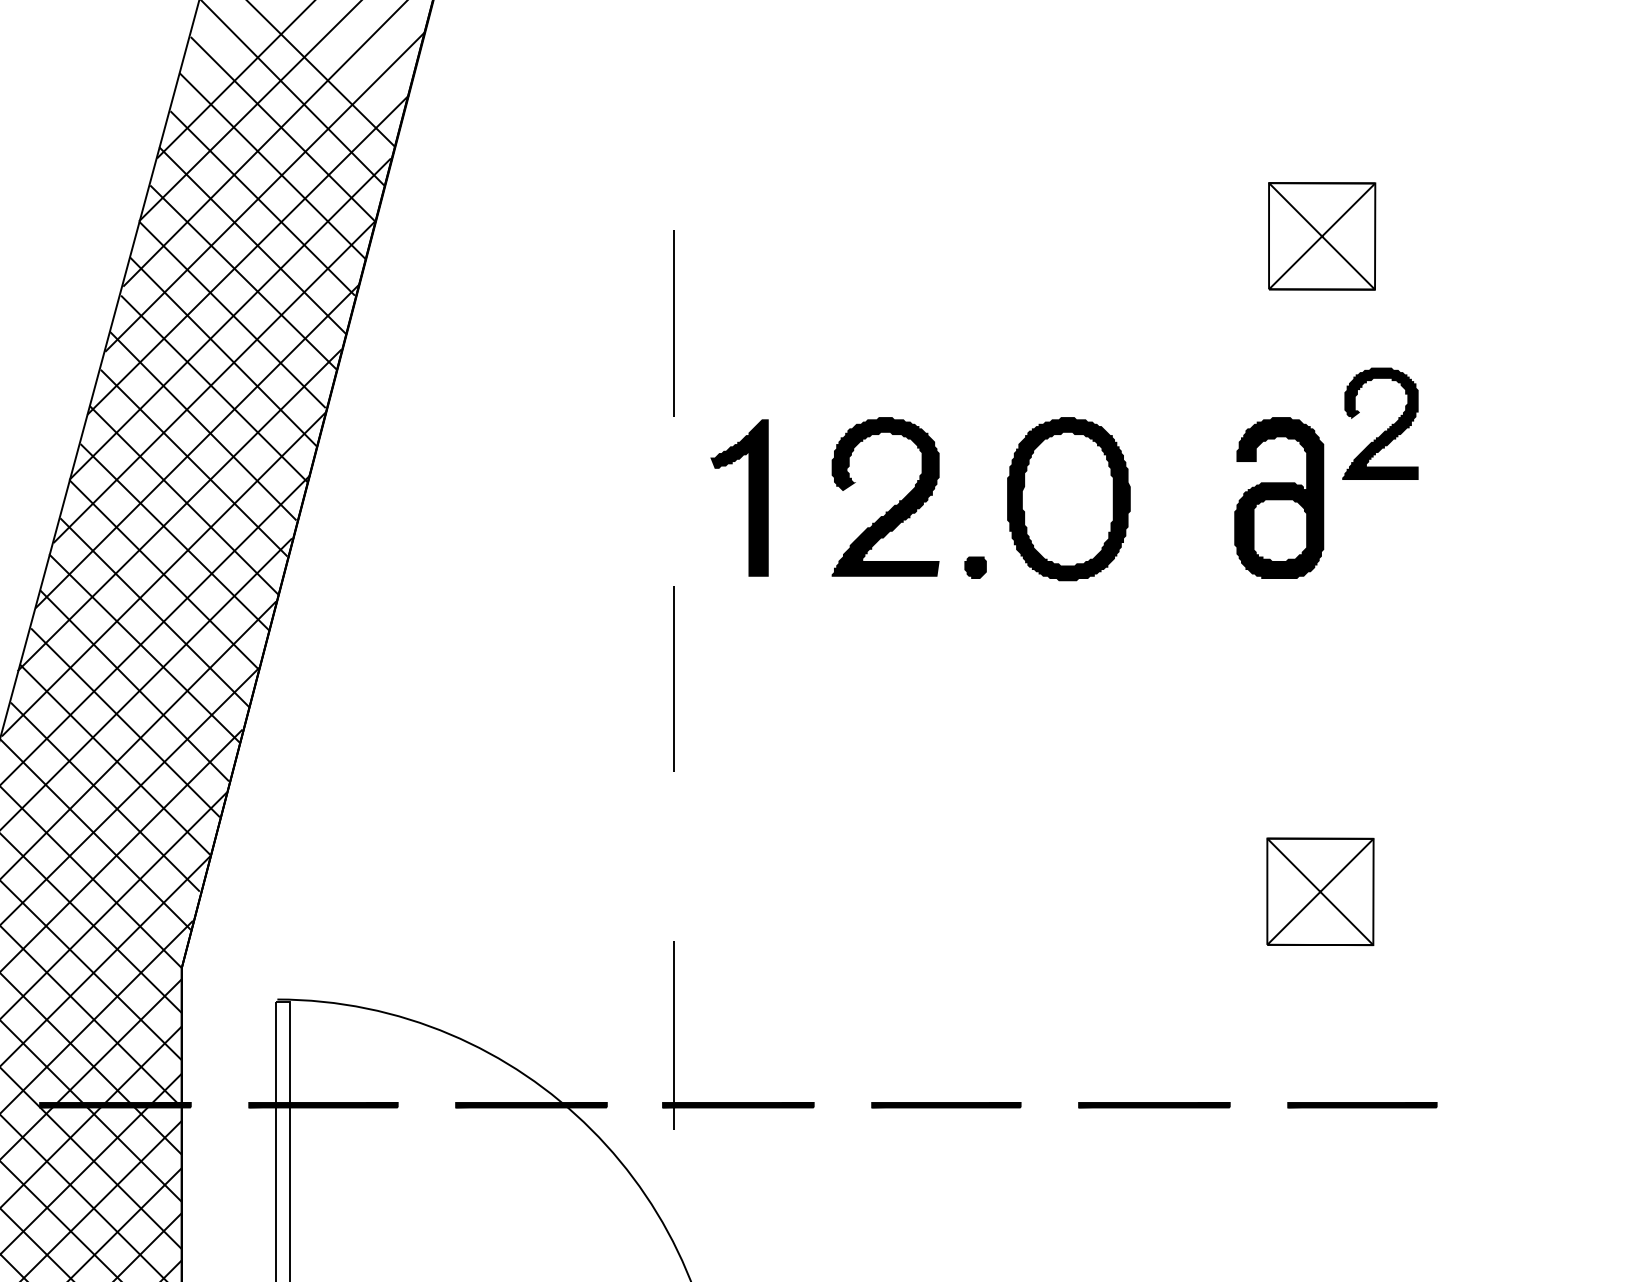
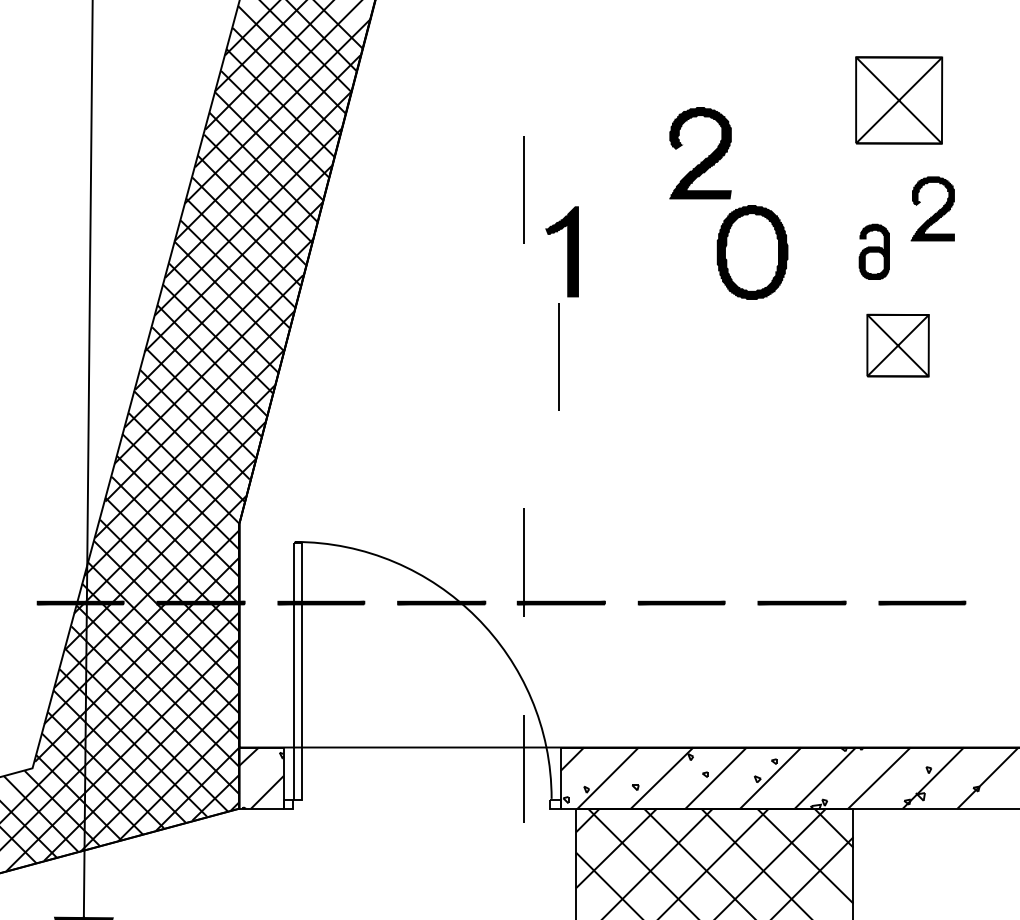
part: (1321, 236) -> (898, 100), size x1.4
line: (672, 322) -> (523, 189), moved
part: (1279, 497) -> (874, 251), size x0.6
part: (894, 506) -> (705, 158), moved
part: (975, 566) -> (698, 291), removed
line: (672, 678) -> (558, 356), moved
part: (1319, 891) -> (897, 345), moved

